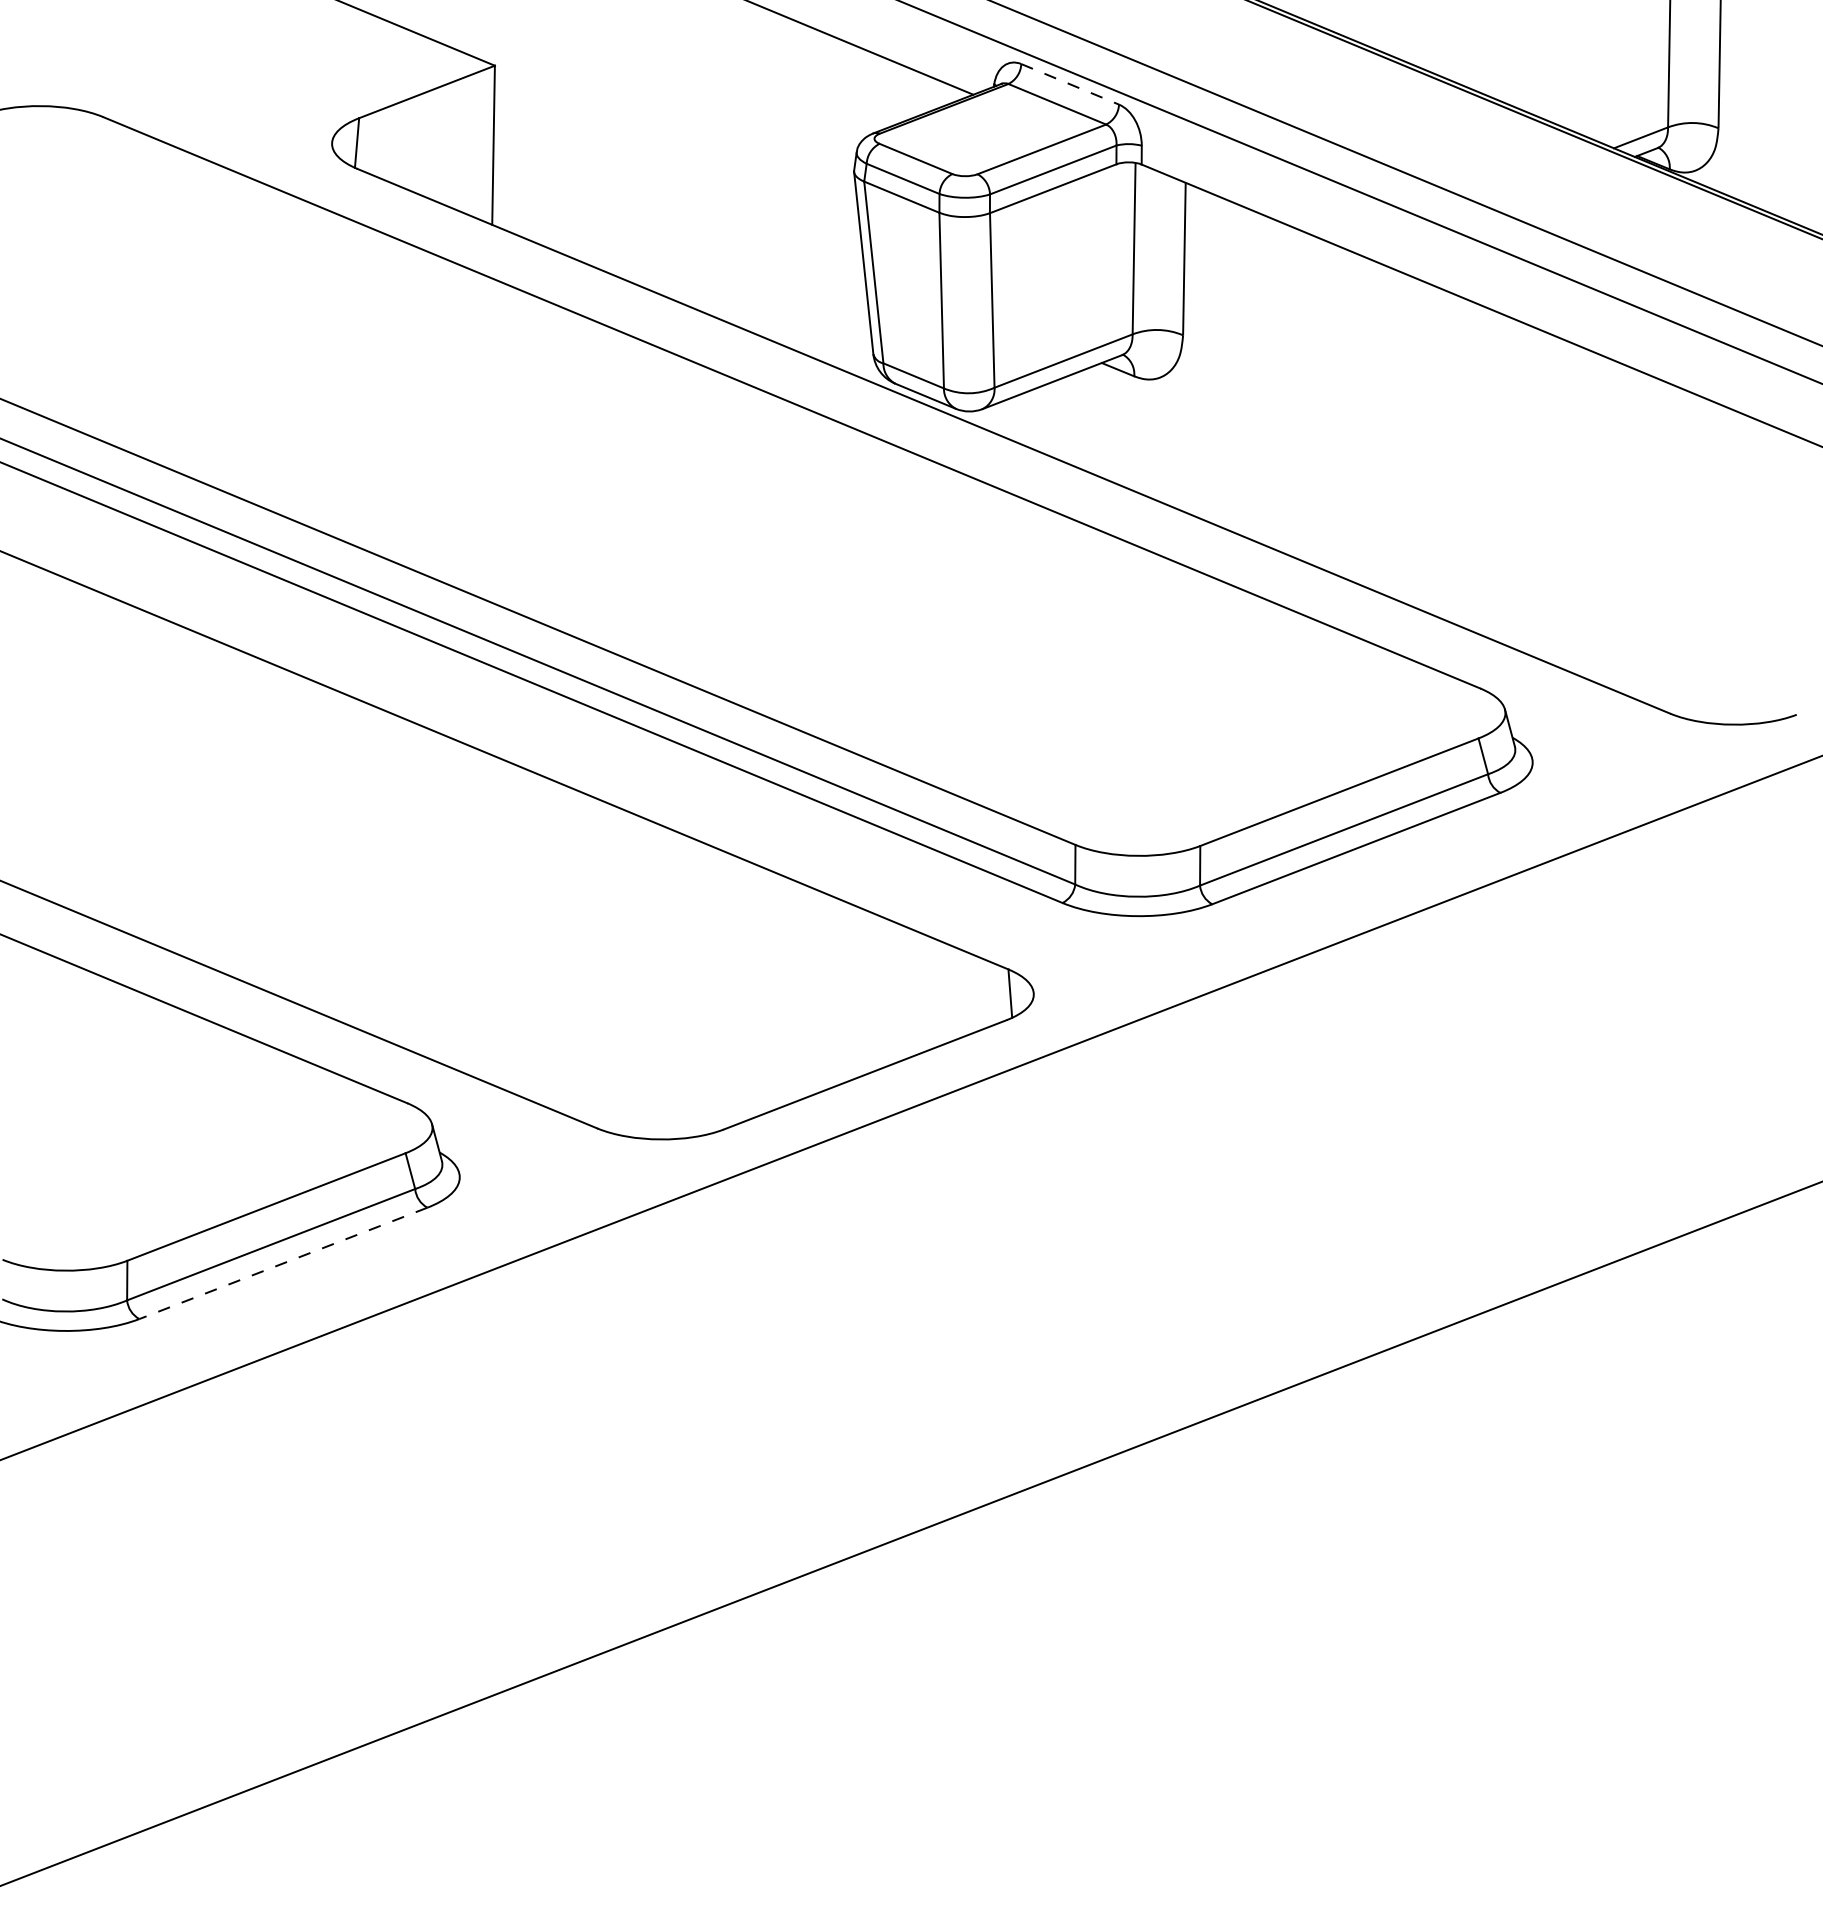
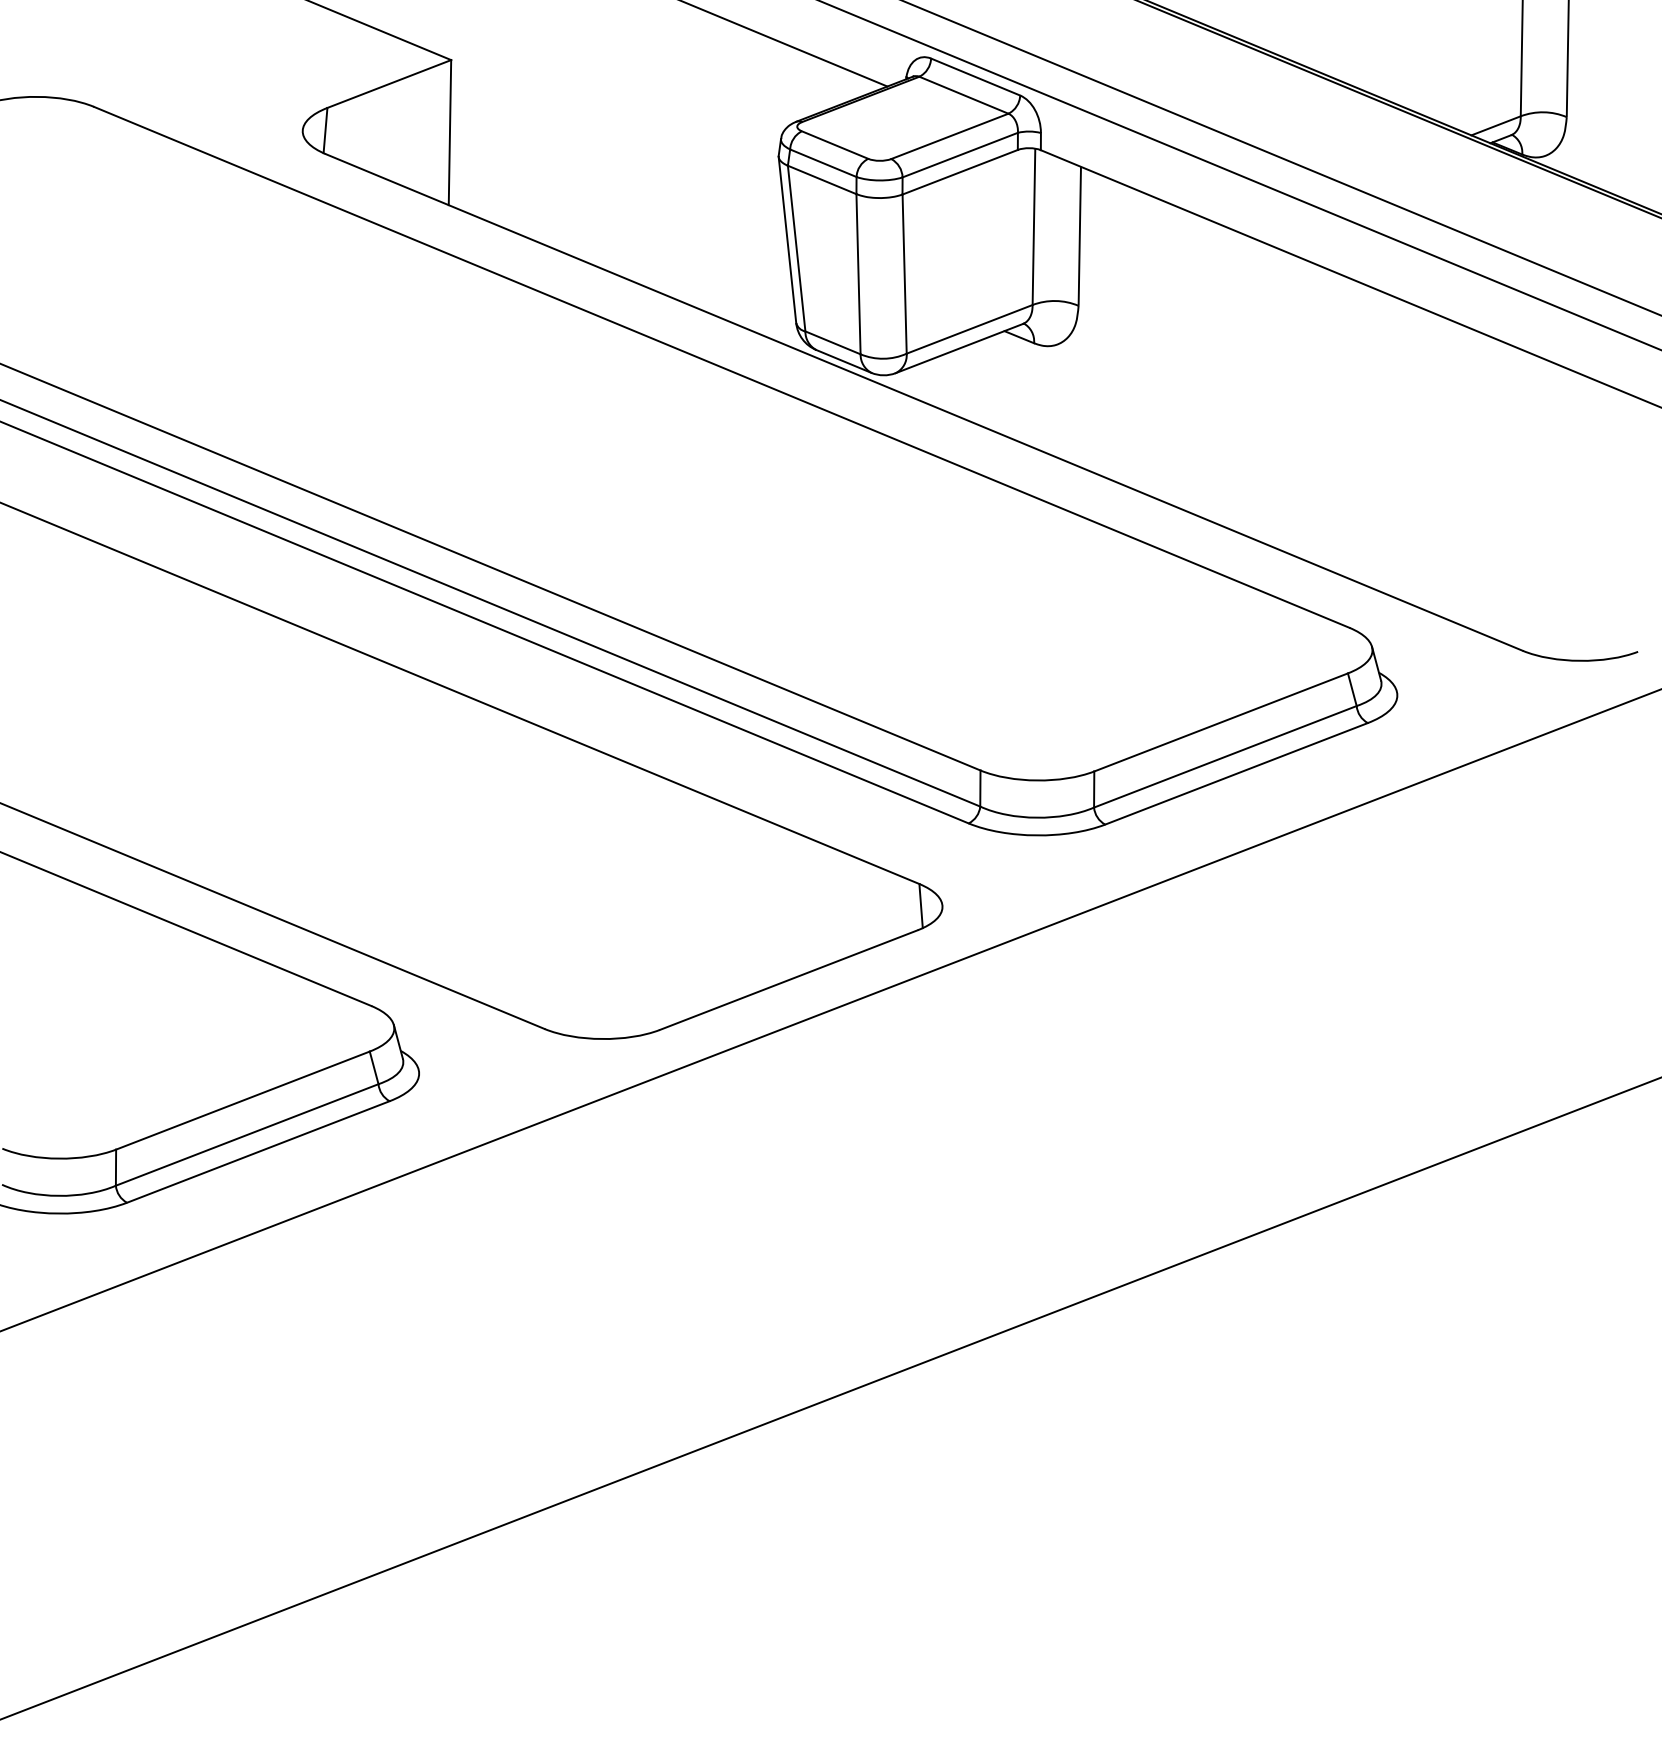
line: (1070, 84) -> (975, 77), dashed -> solid
line: (282, 1263) -> (257, 1152), dashed -> solid

